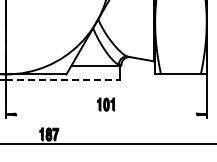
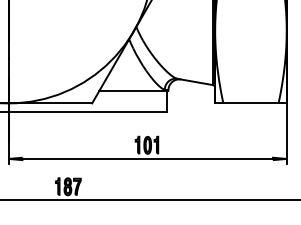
line: (63, 80) -> (88, 111), dashed -> solid
line: (106, 114) -> (147, 158), added

